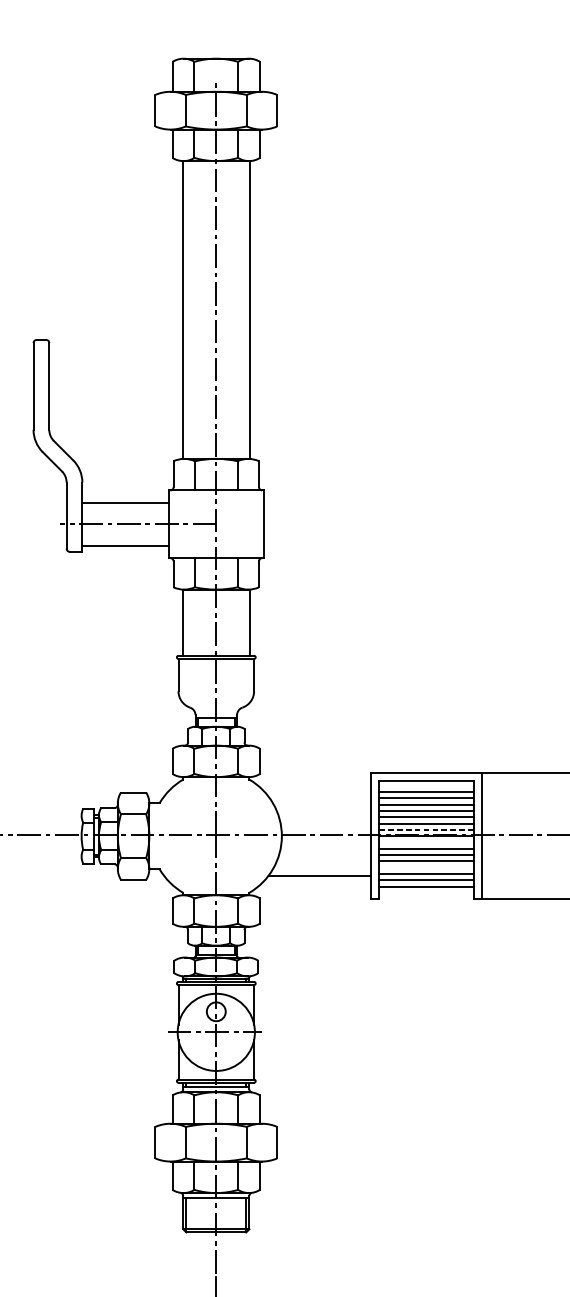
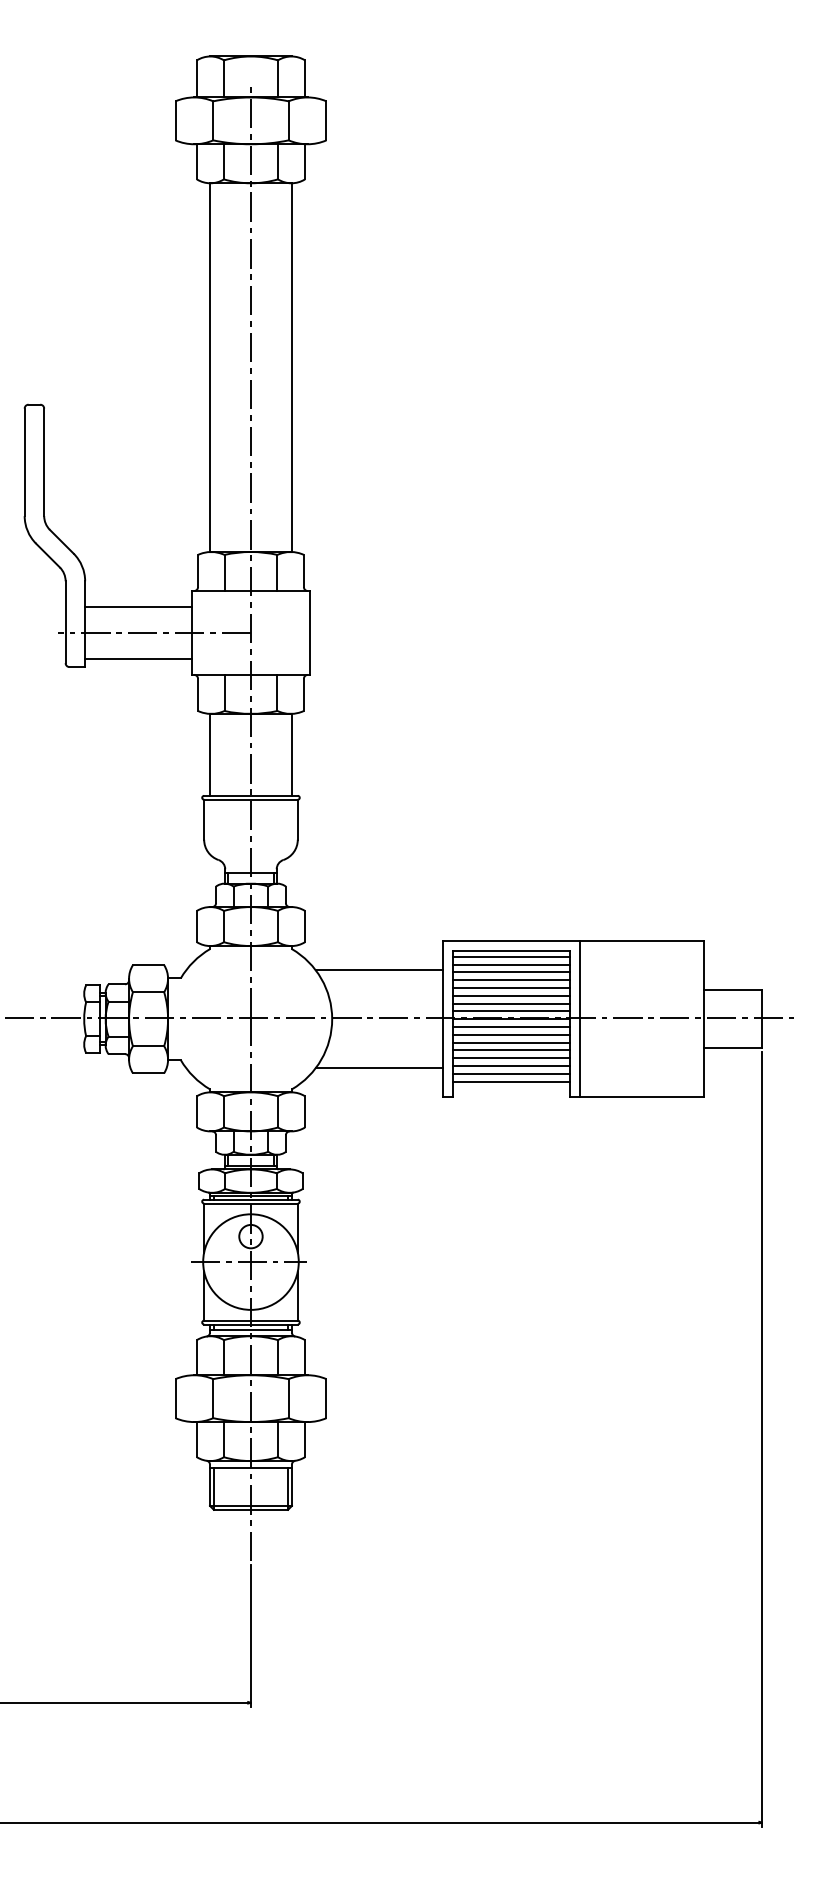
line: (426, 785) -> (511, 956), added
line: (319, 796) -> (378, 970), added
line: (426, 829) -> (511, 1011), dashed -> solid
line: (426, 842) -> (511, 1027), added
line: (426, 867) -> (511, 1058), added

